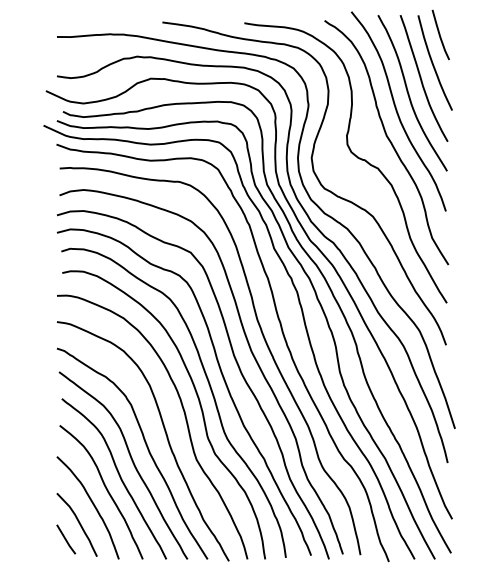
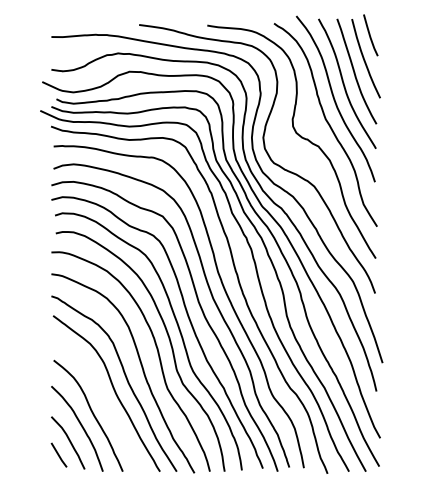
curve: (118, 476) -> (102, 402), removed

